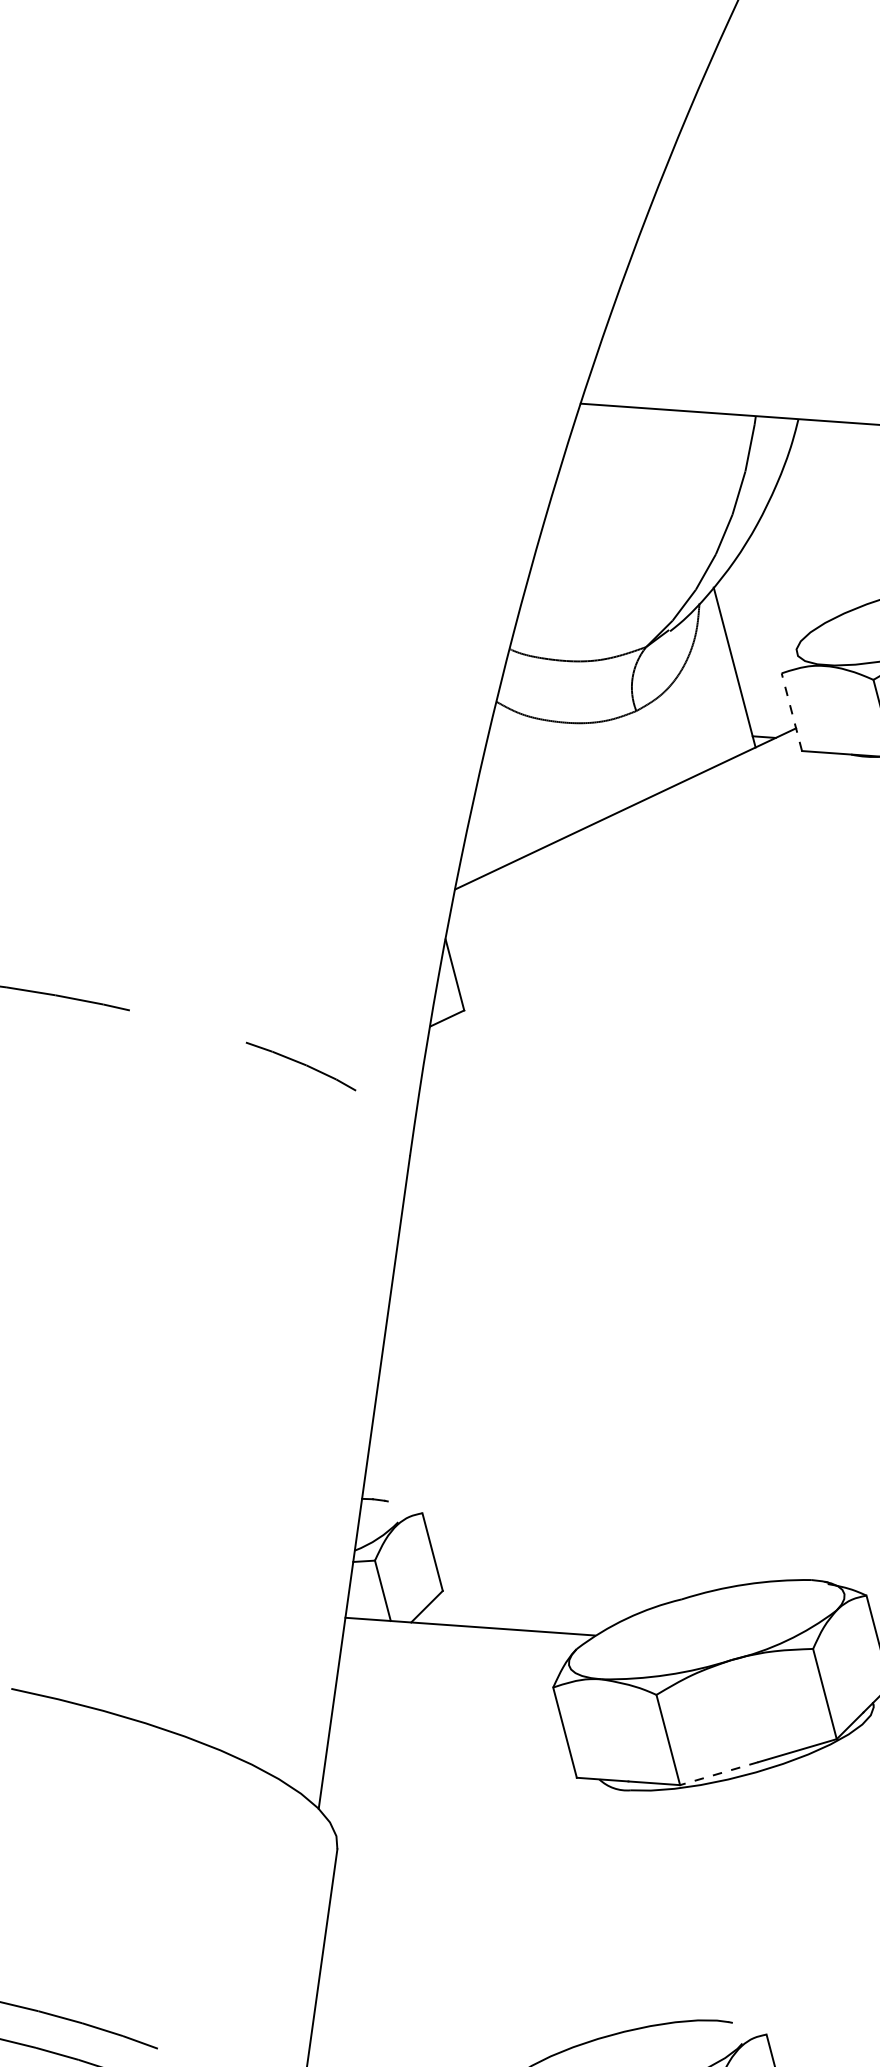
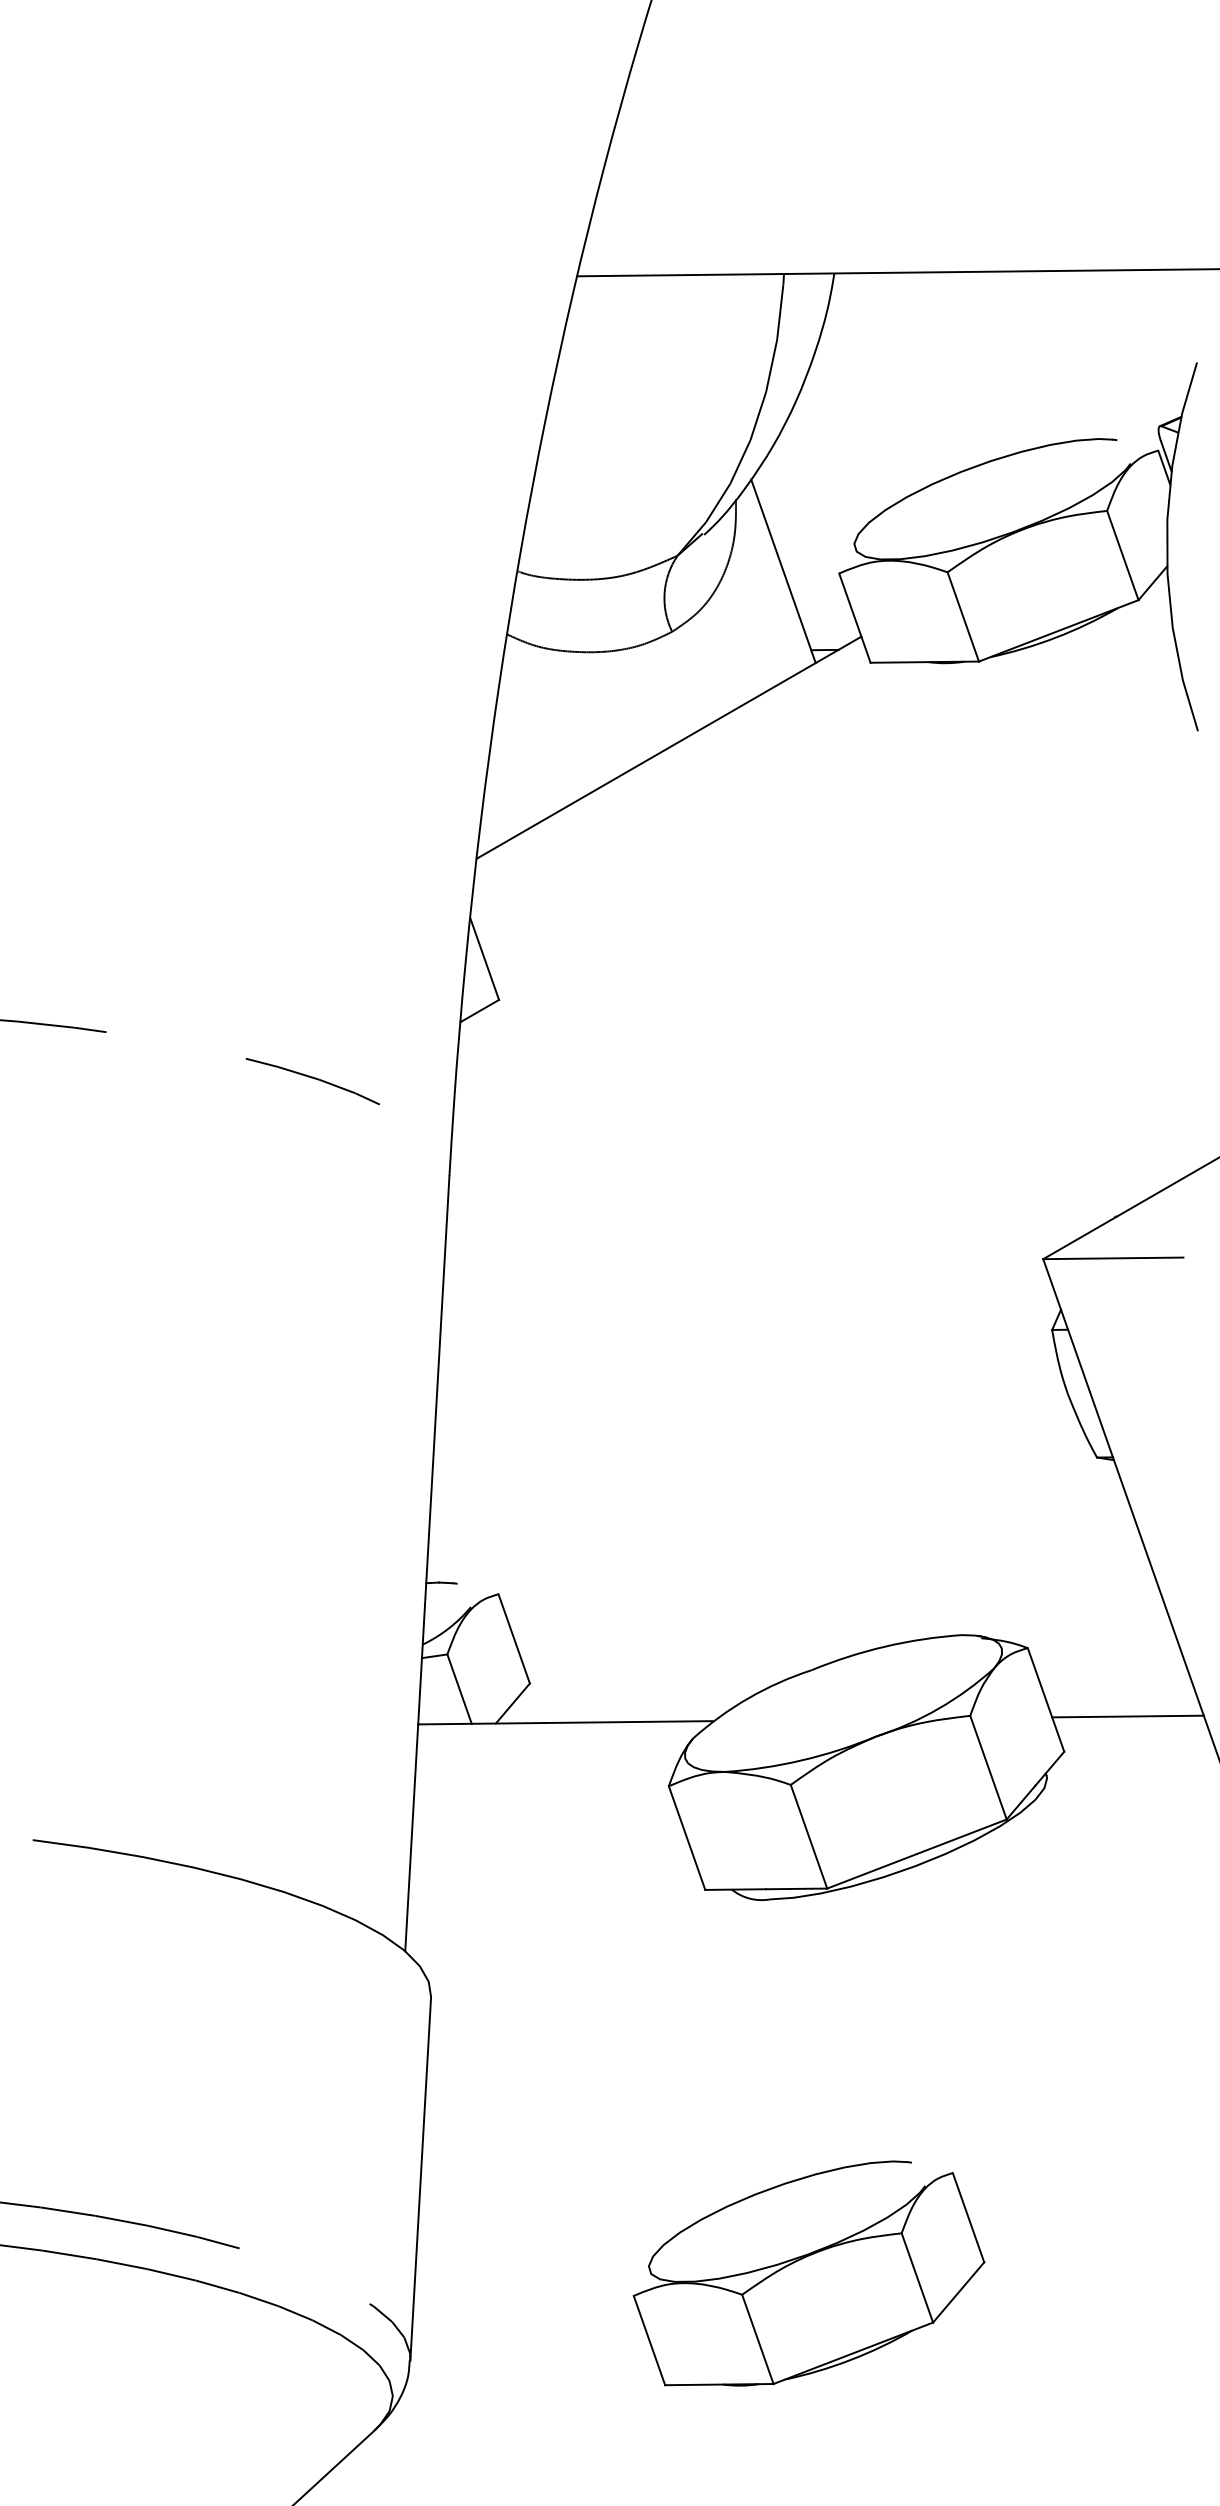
line: (791, 711) -> (854, 617), dashed -> solid
line: (718, 1773) -> (871, 1871), dashed -> solid

